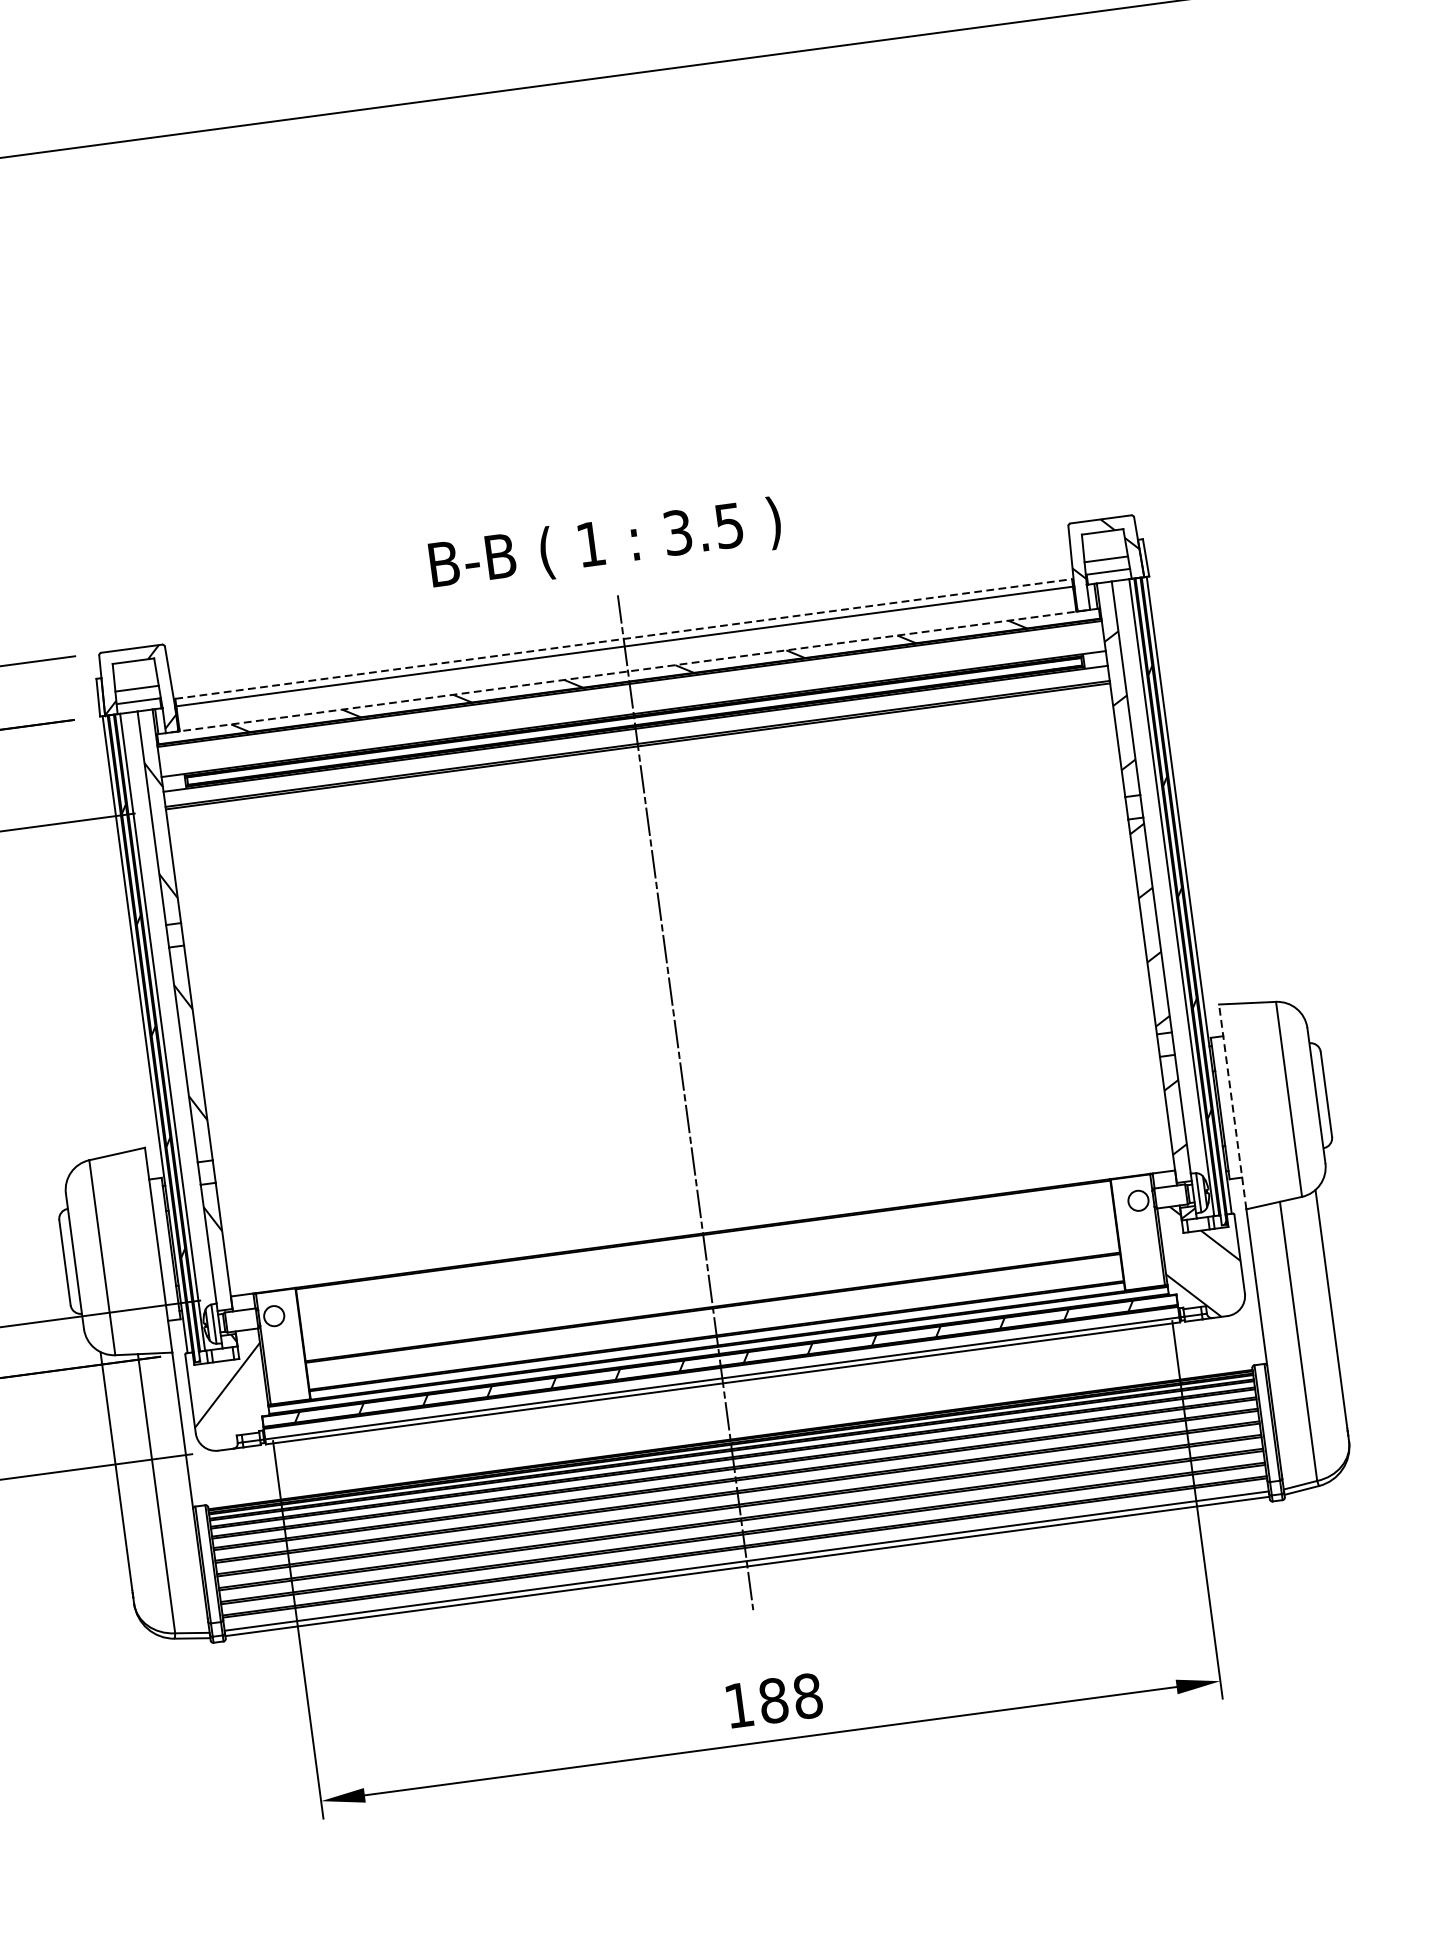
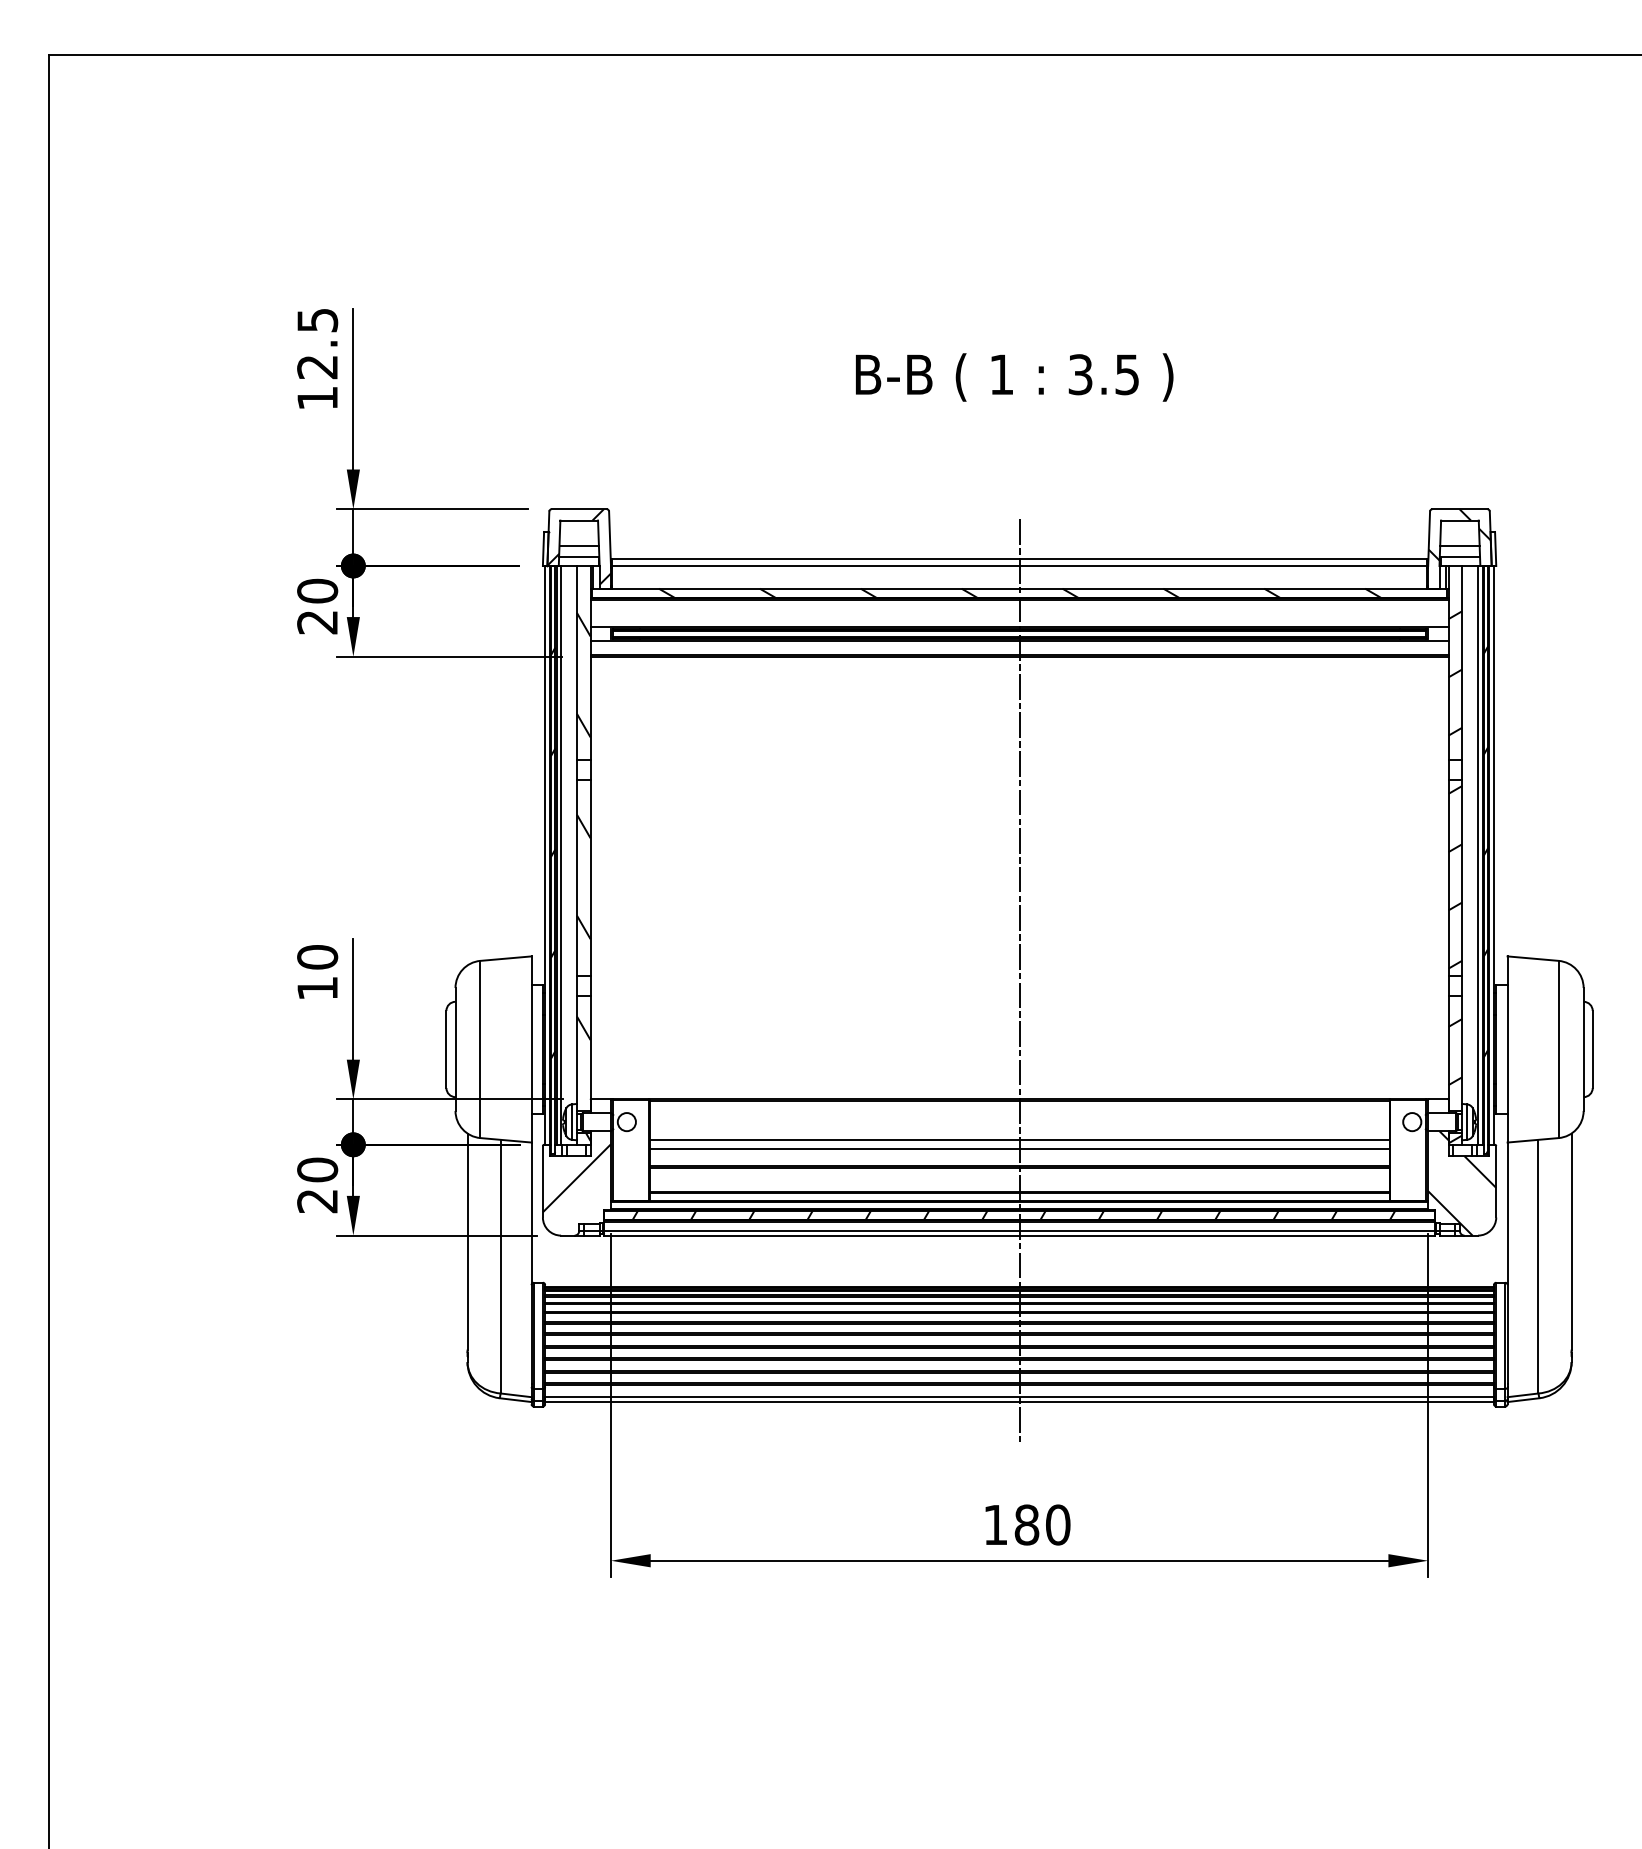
text: (605, 545) -> (1014, 377), moved
line: (624, 639) -> (1020, 559), dashed -> solid
line: (627, 671) -> (1019, 588), dashed -> solid
line: (1232, 1105) -> (1507, 1048), dashed -> solid
line: (708, 1278) -> (1019, 1140), added
line: (710, 1288) -> (1019, 1149), added
text: (808, 1695) -> (1058, 1524), 188 -> 180

